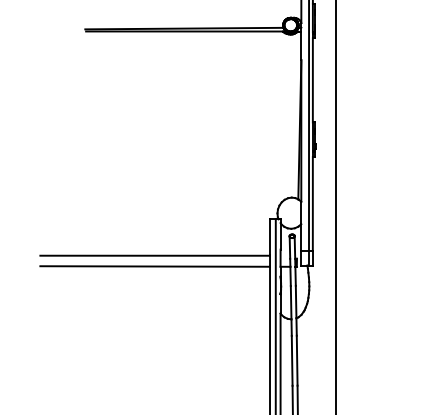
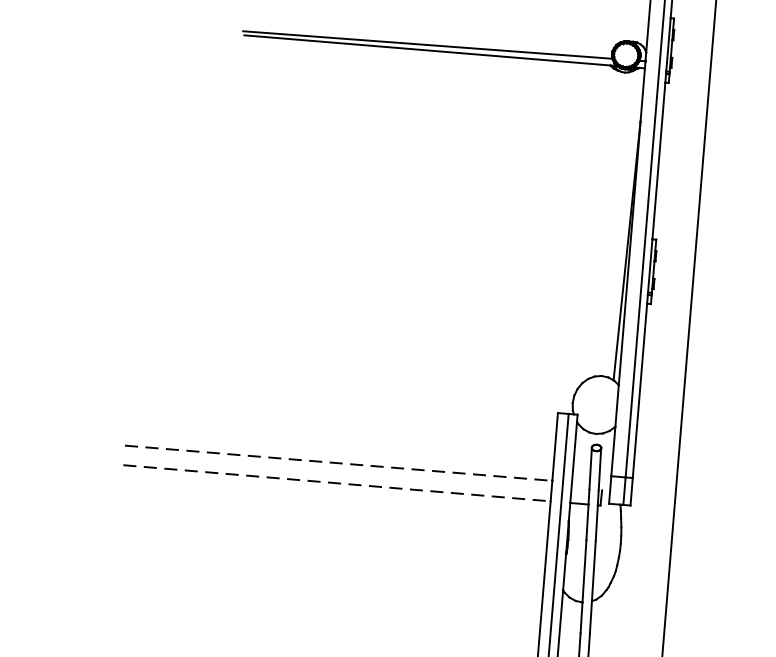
line: (155, 255) -> (339, 462), solid -> dashed
line: (155, 266) -> (337, 483), solid -> dashed

